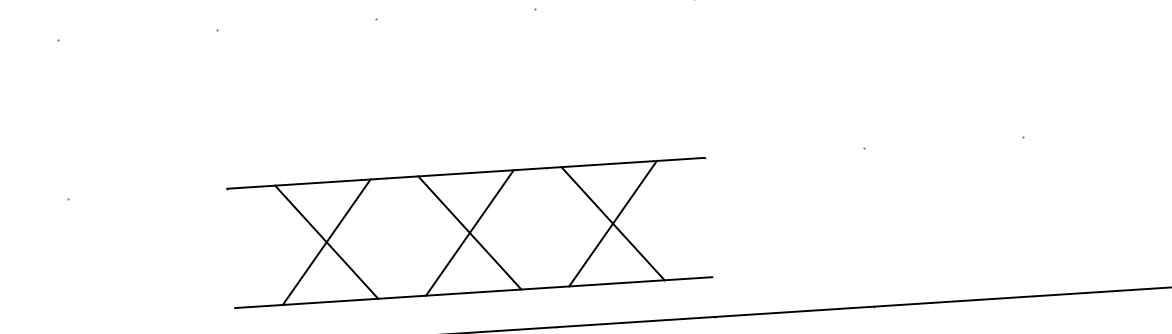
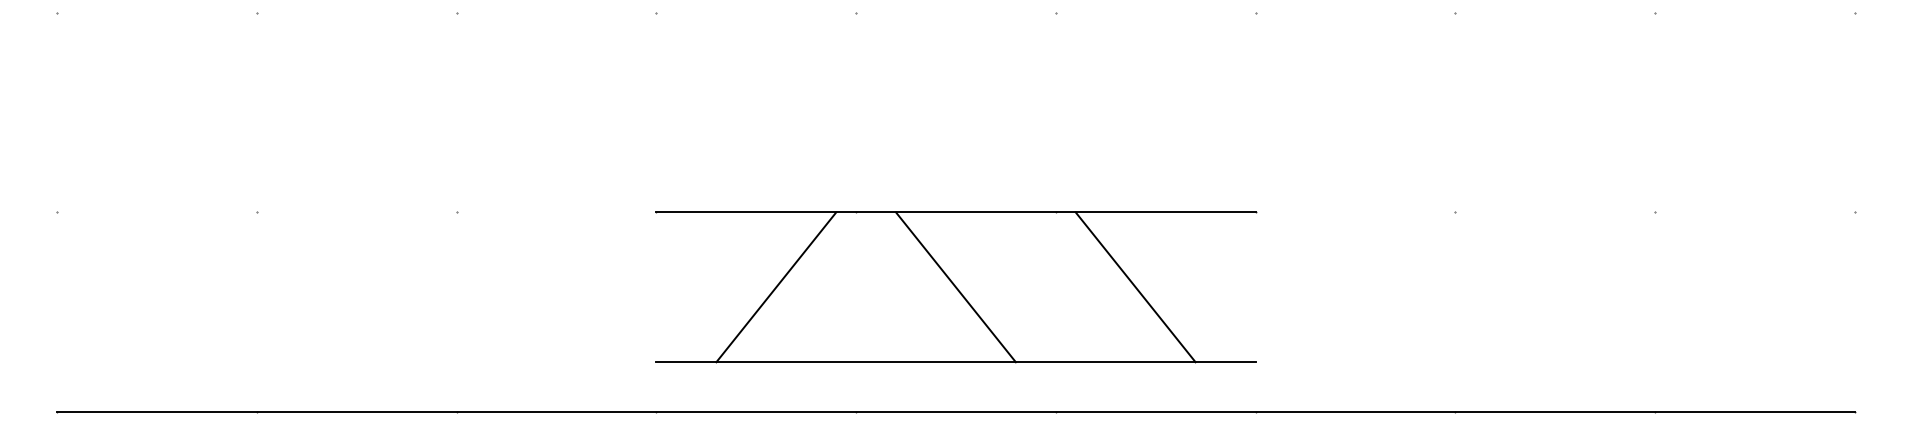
line: (612, 223) -> (1135, 287), removed
line: (469, 233) -> (955, 287), removed
line: (326, 242) -> (776, 287), removed

